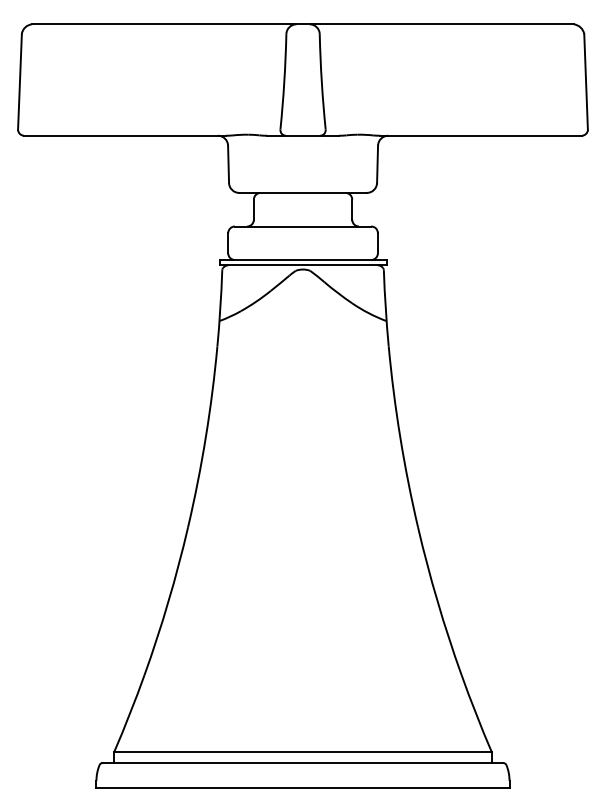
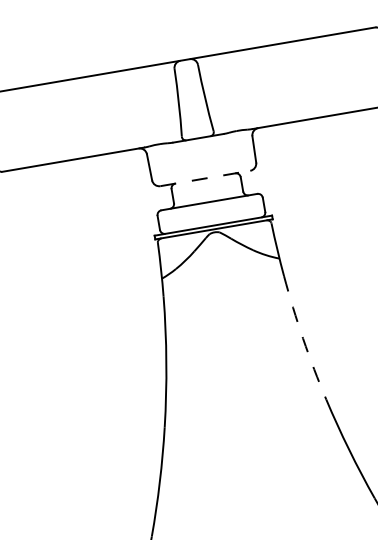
line: (303, 192) -> (205, 178), solid -> dashed
arc: (400, 437) -> (303, 338), solid -> dashed

